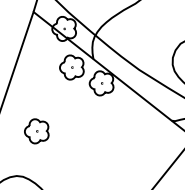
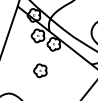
part: (36, 130) -> (40, 70), moved

